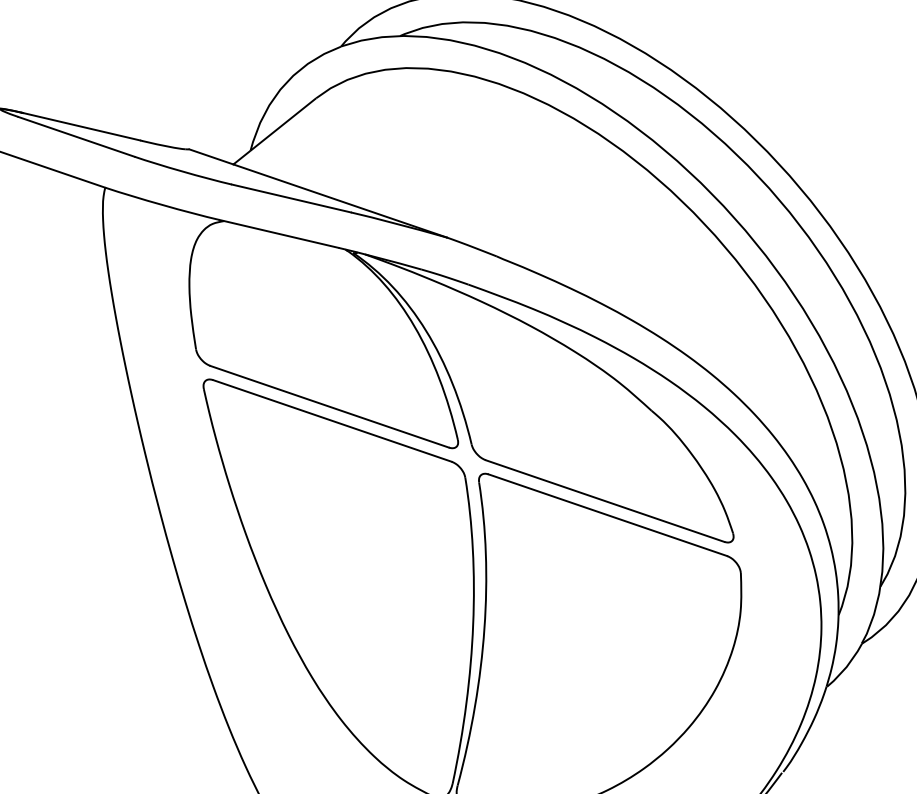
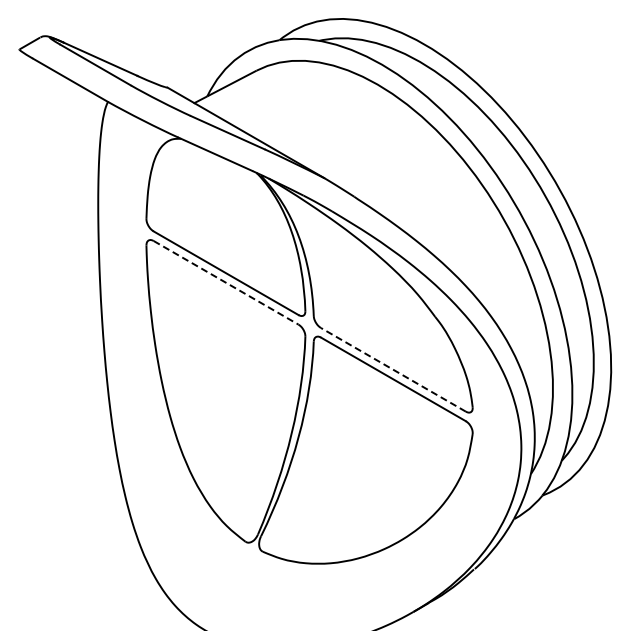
line: (332, 420) -> (226, 282), solid -> dashed
line: (605, 500) -> (393, 369), solid -> dashed

